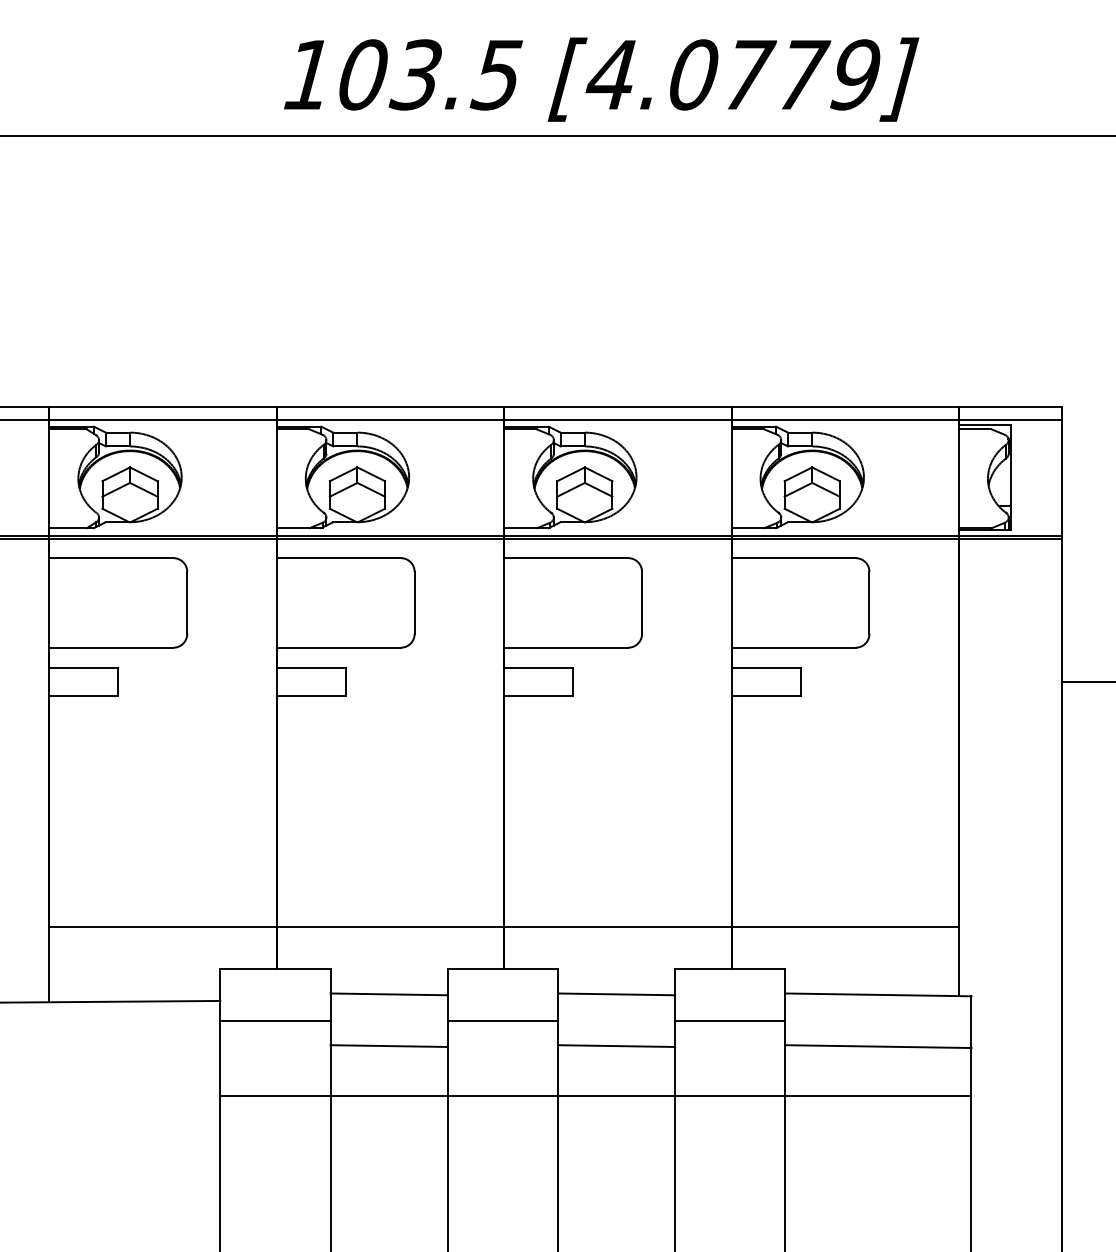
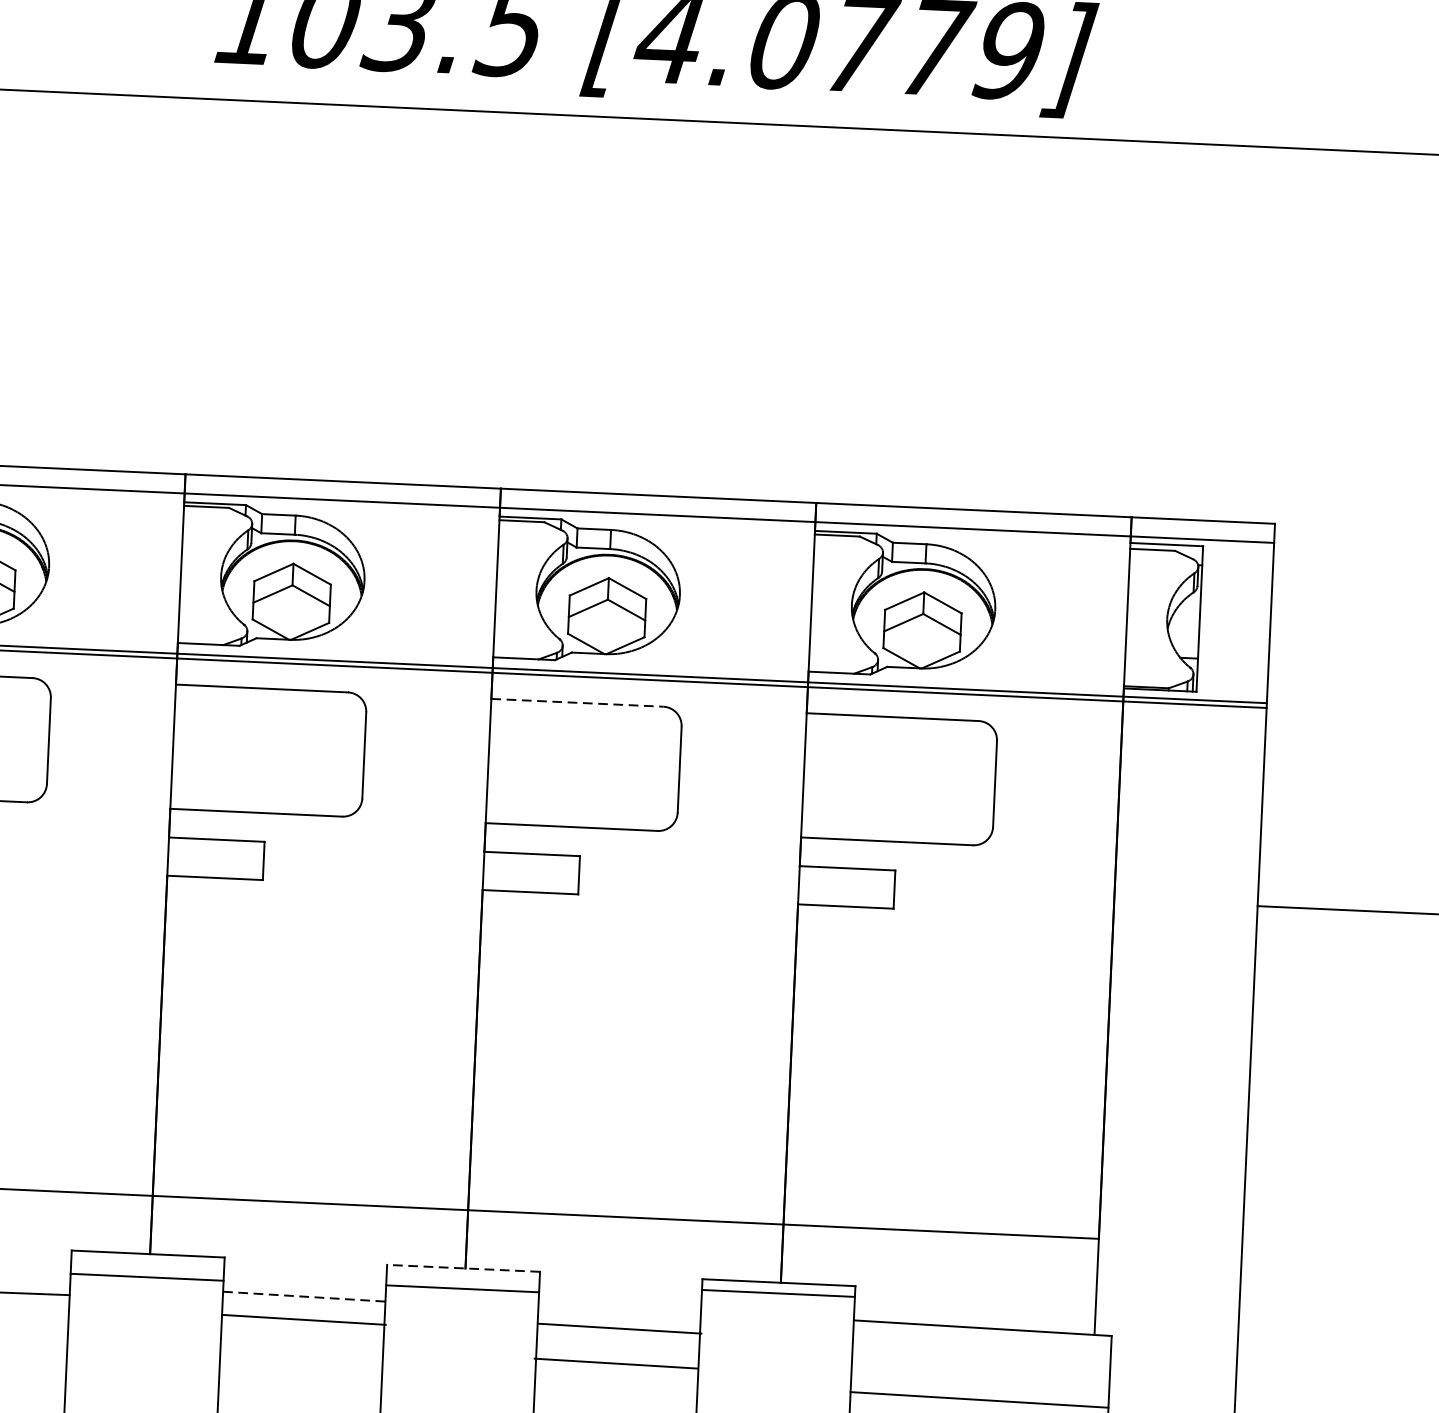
line: (566, 558) -> (577, 703), solid -> dashed
line: (502, 968) -> (463, 1267), solid -> dashed
line: (389, 994) -> (304, 1296), solid -> dashed
line: (616, 994) -> (615, 1363), moved
line: (275, 1020) -> (147, 1277), moved
line: (502, 1020) -> (462, 1288), moved
line: (730, 1020) -> (778, 1293), moved
line: (388, 1045) -> (303, 1319), moved
line: (616, 1045) -> (620, 1327), moved

